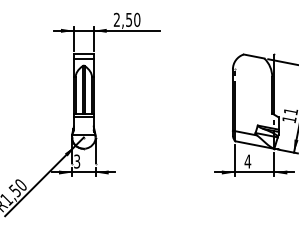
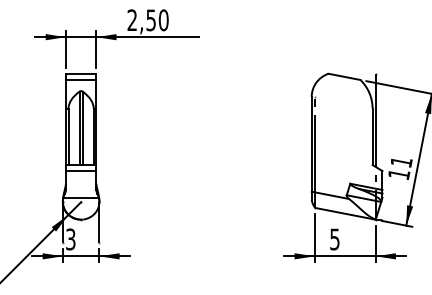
text: (247, 161) -> (334, 239), 4 -> 5

